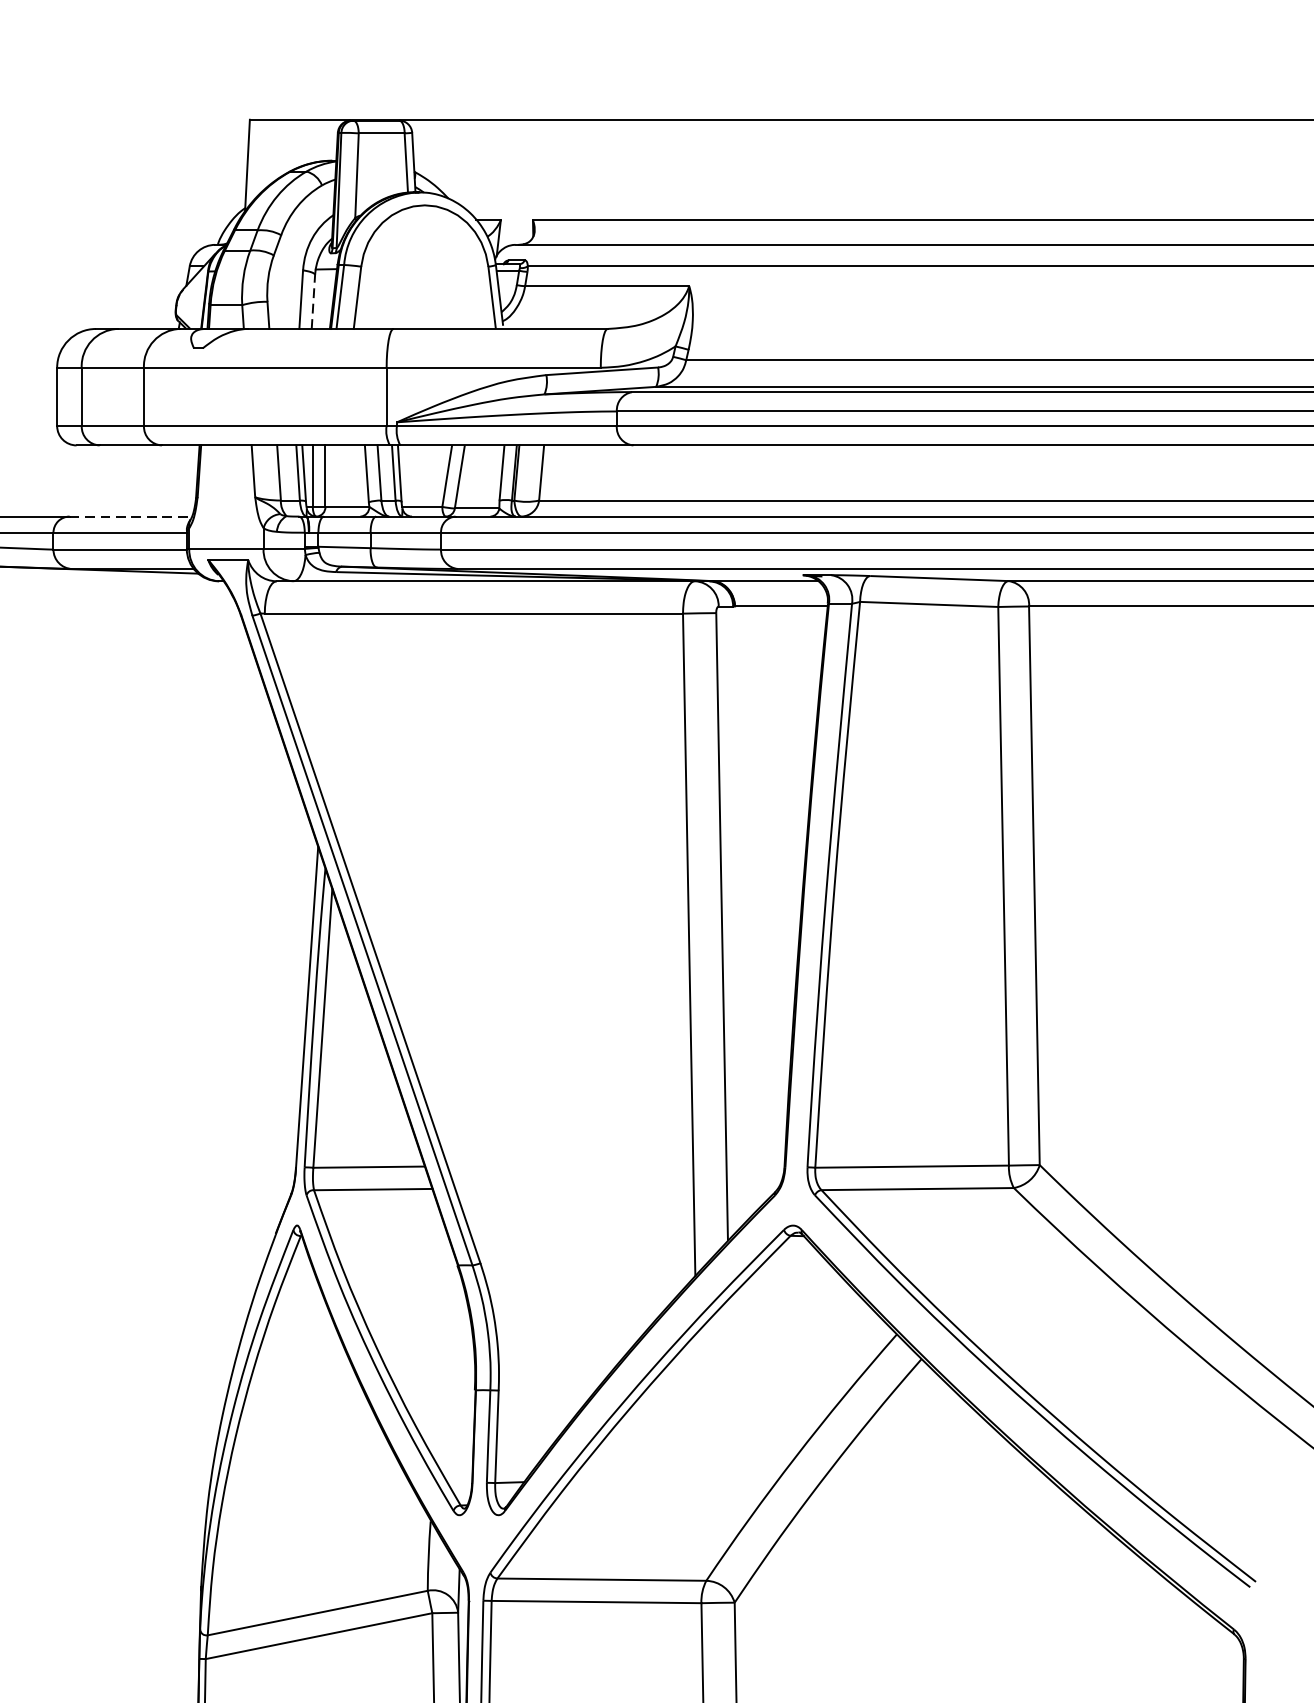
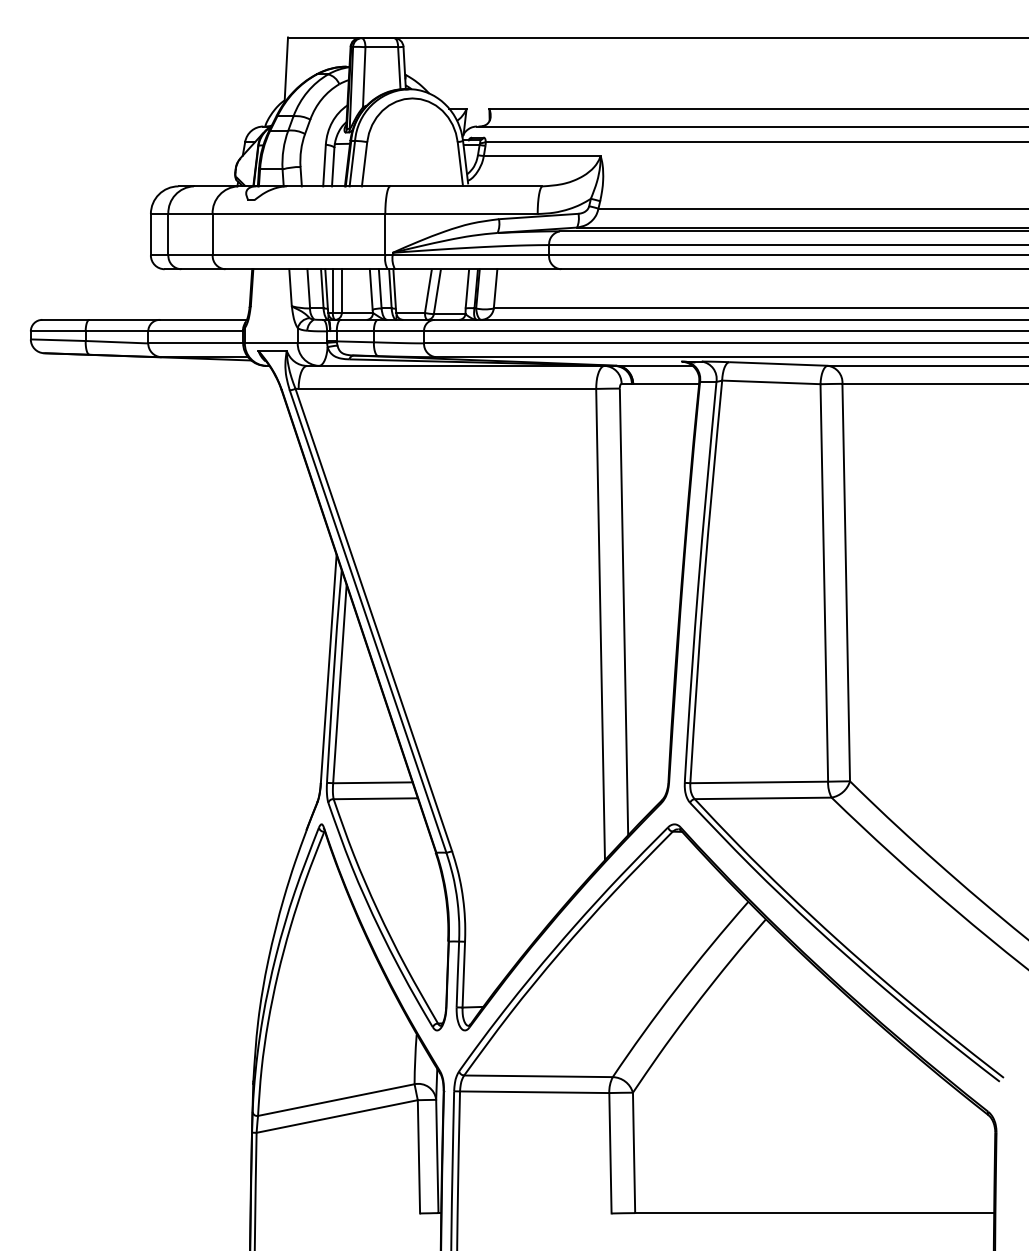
line: (313, 301) -> (333, 166), dashed -> solid
line: (131, 516) -> (203, 319), dashed -> solid

